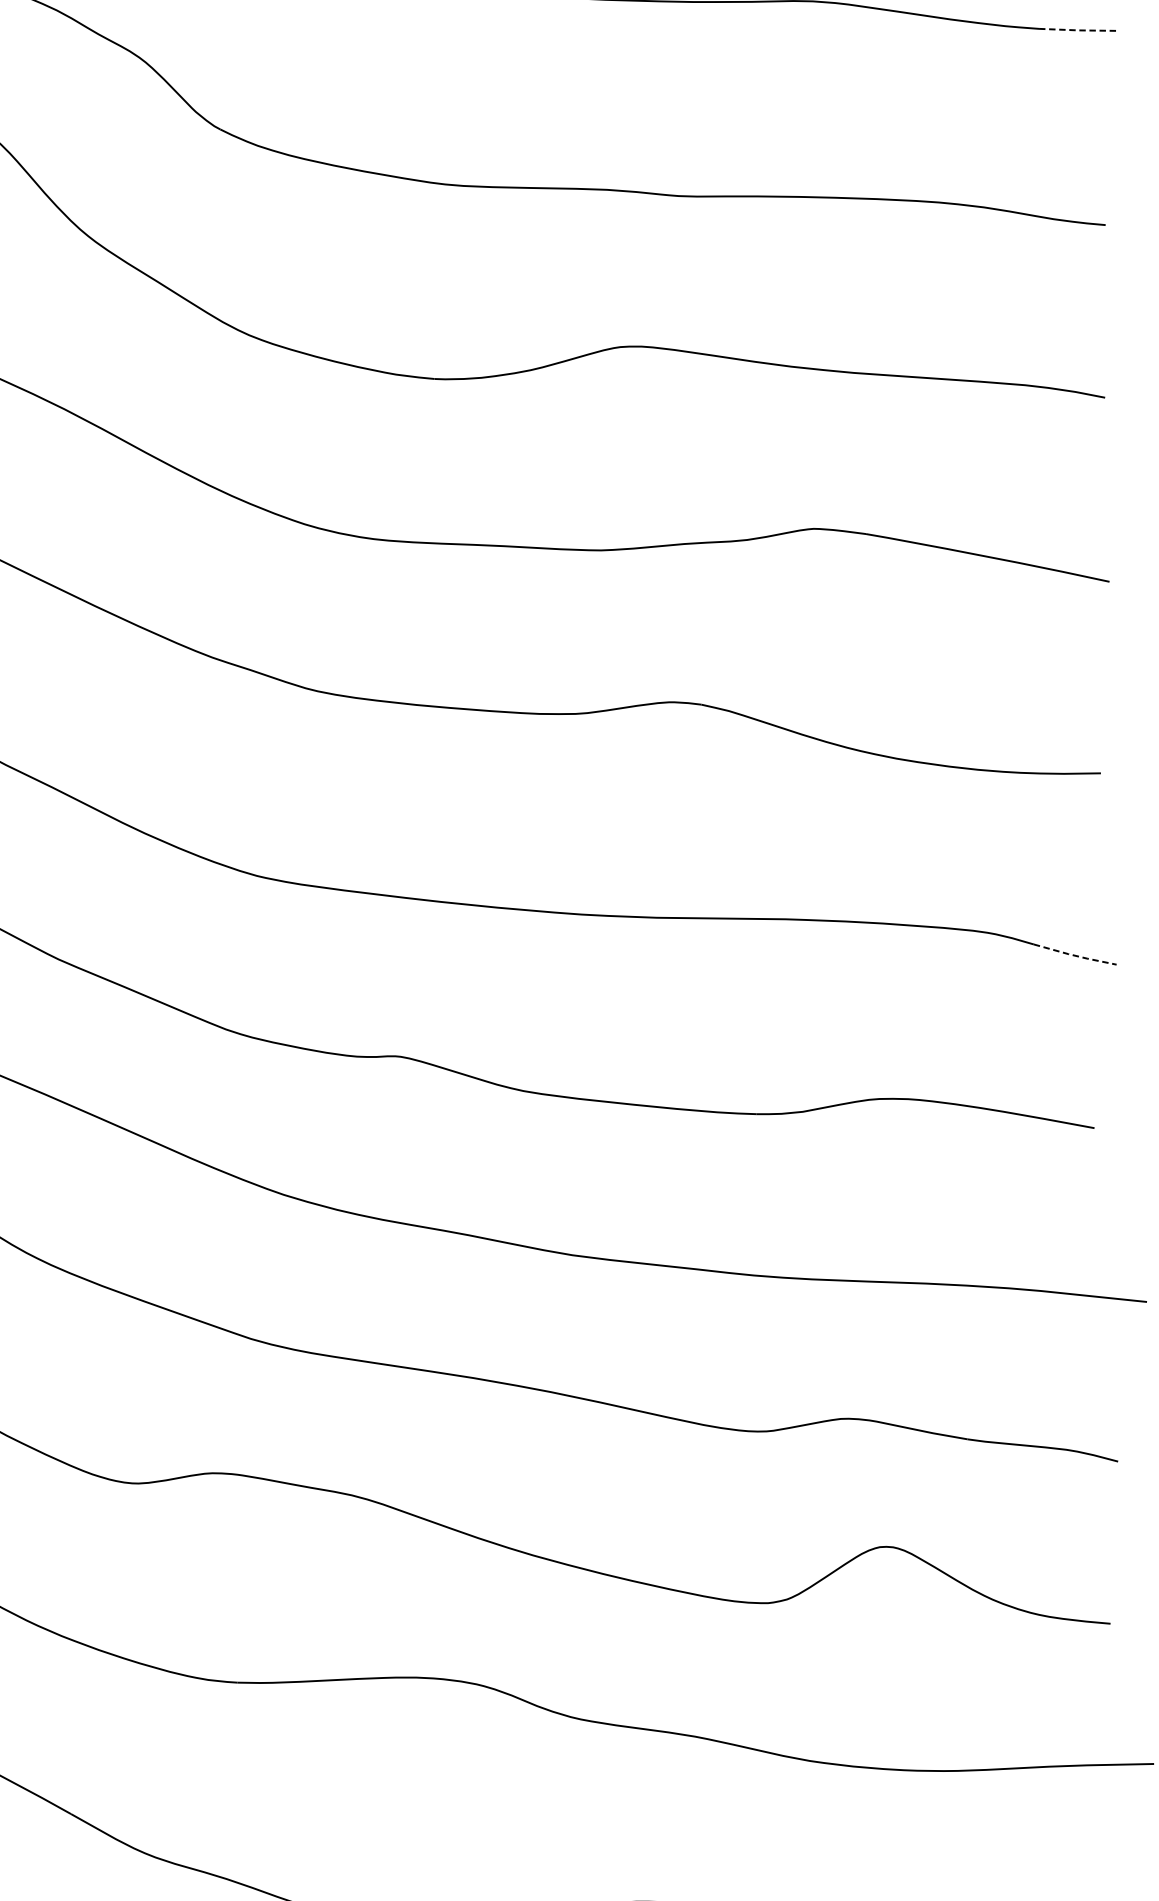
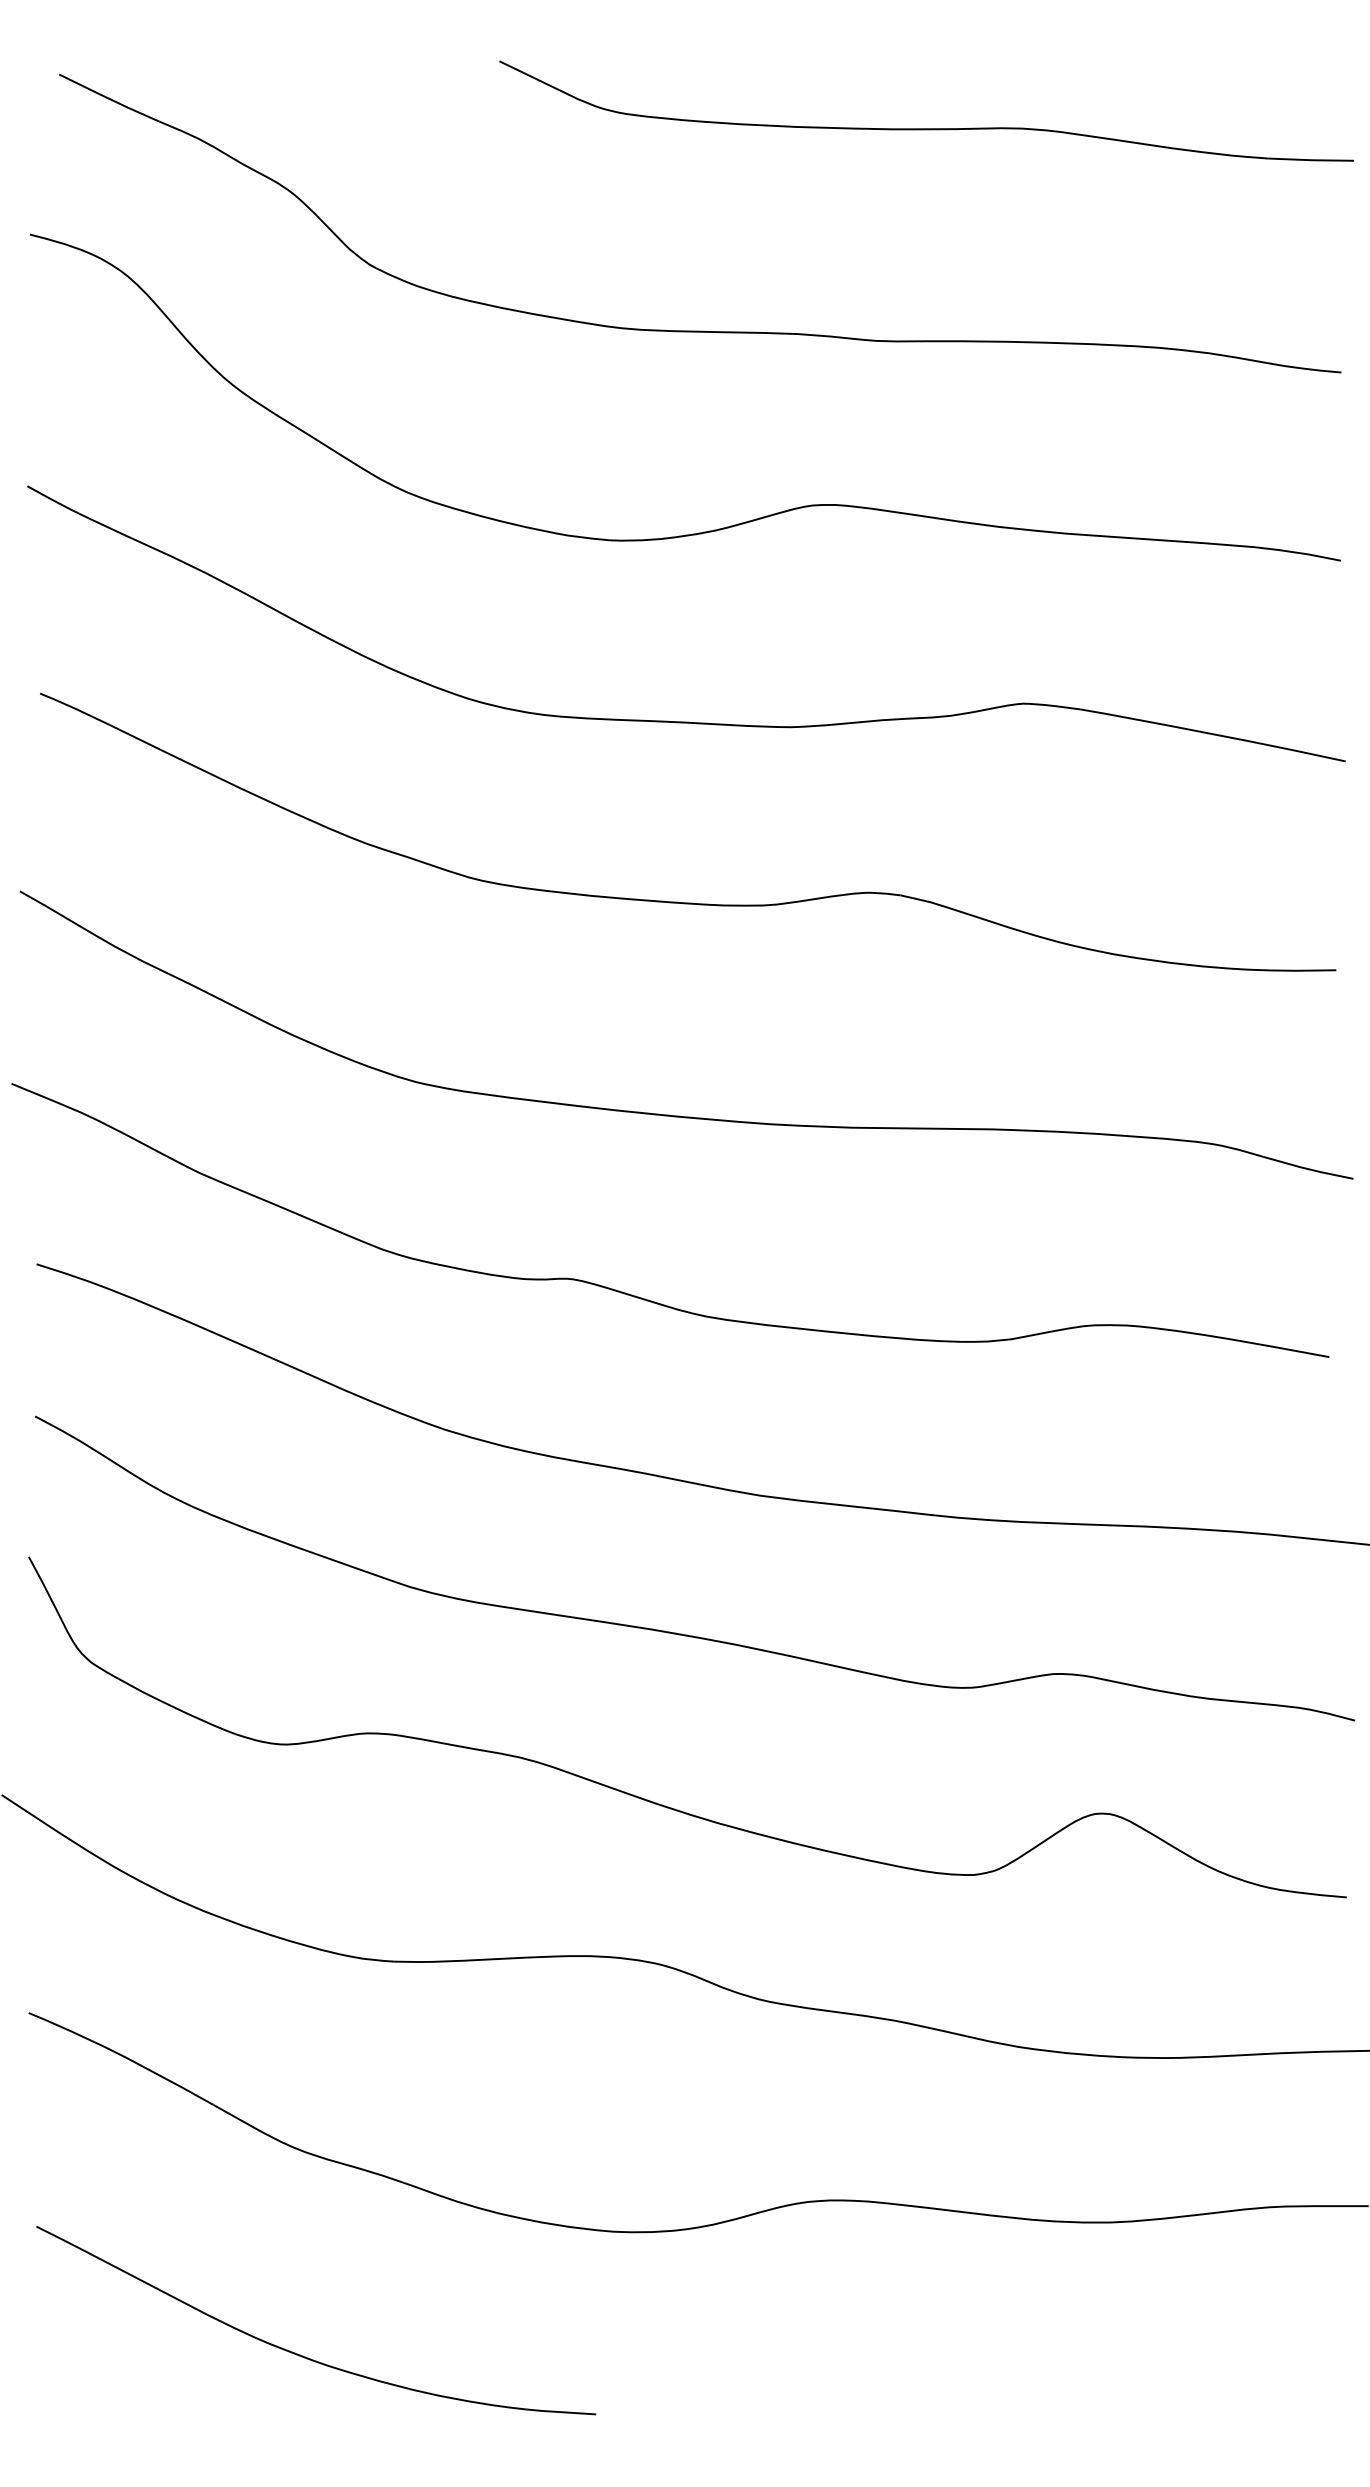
line: (1078, 30) -> (1311, 160), dashed -> solid
line: (1075, 956) -> (1308, 1169), dashed -> solid

